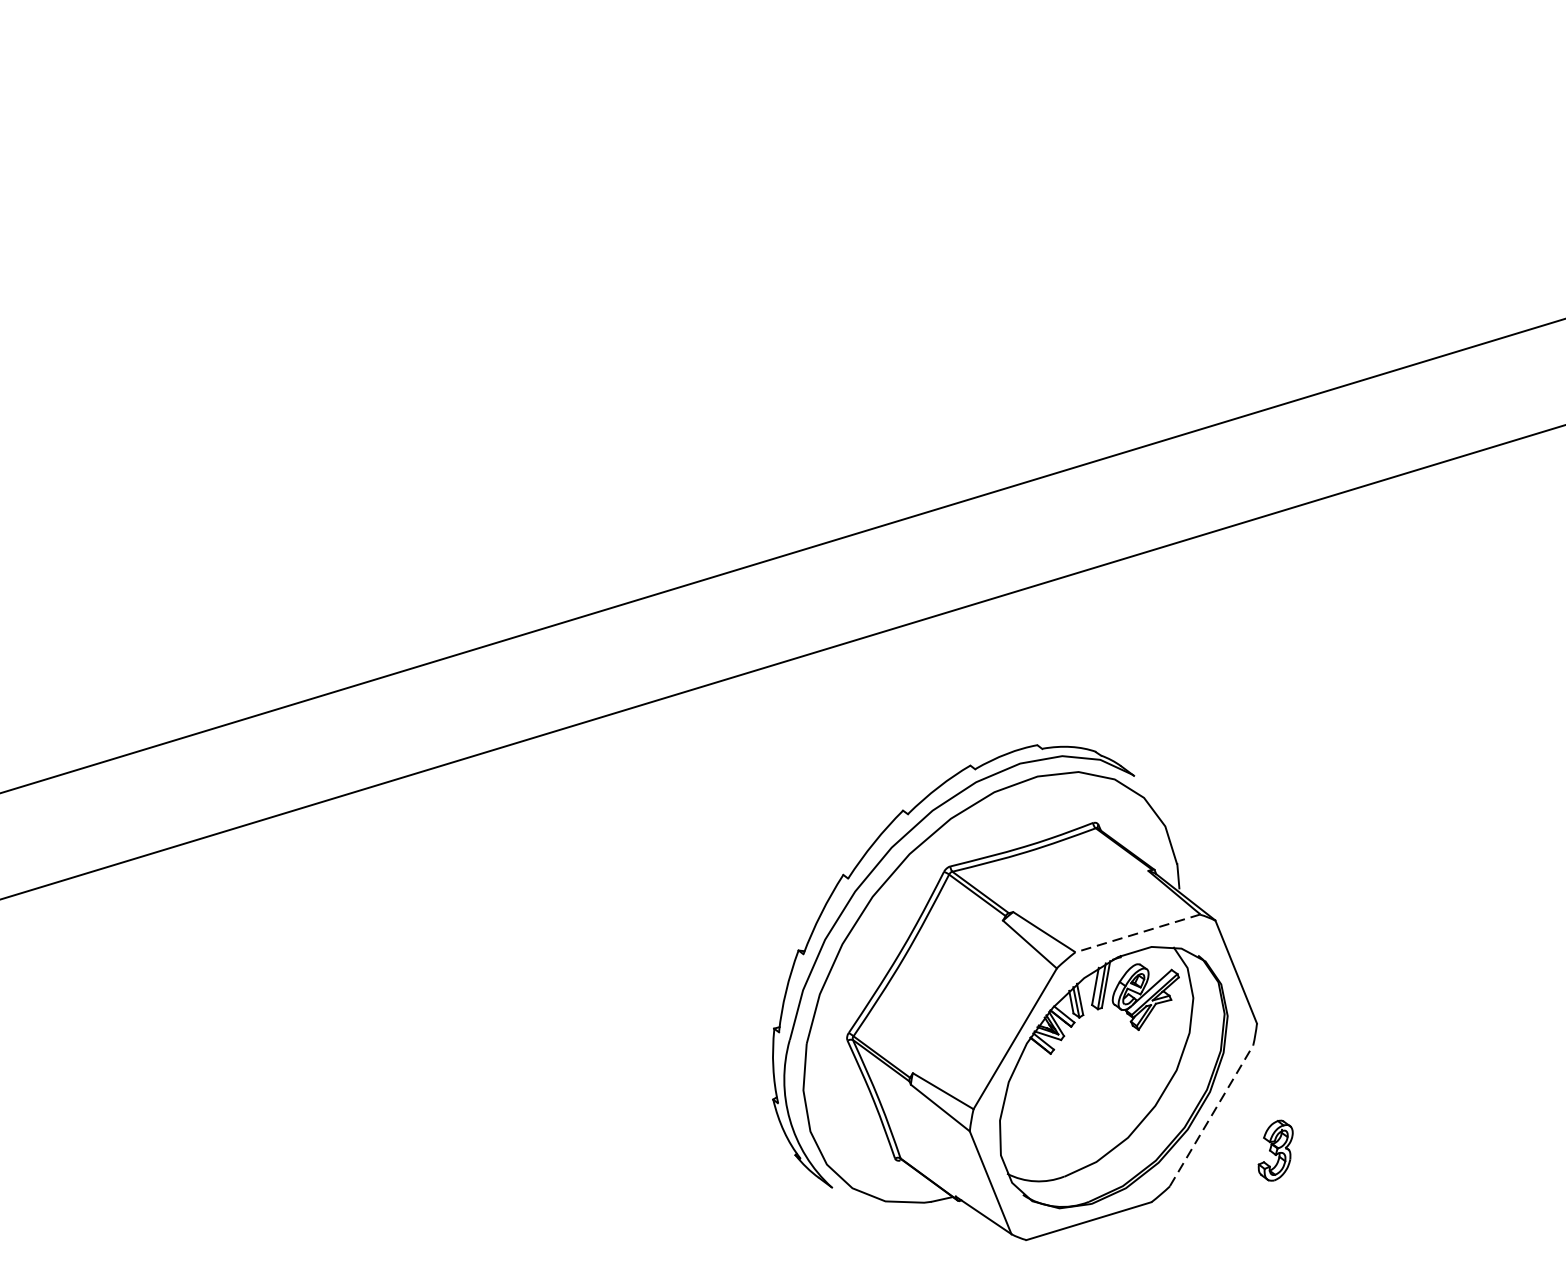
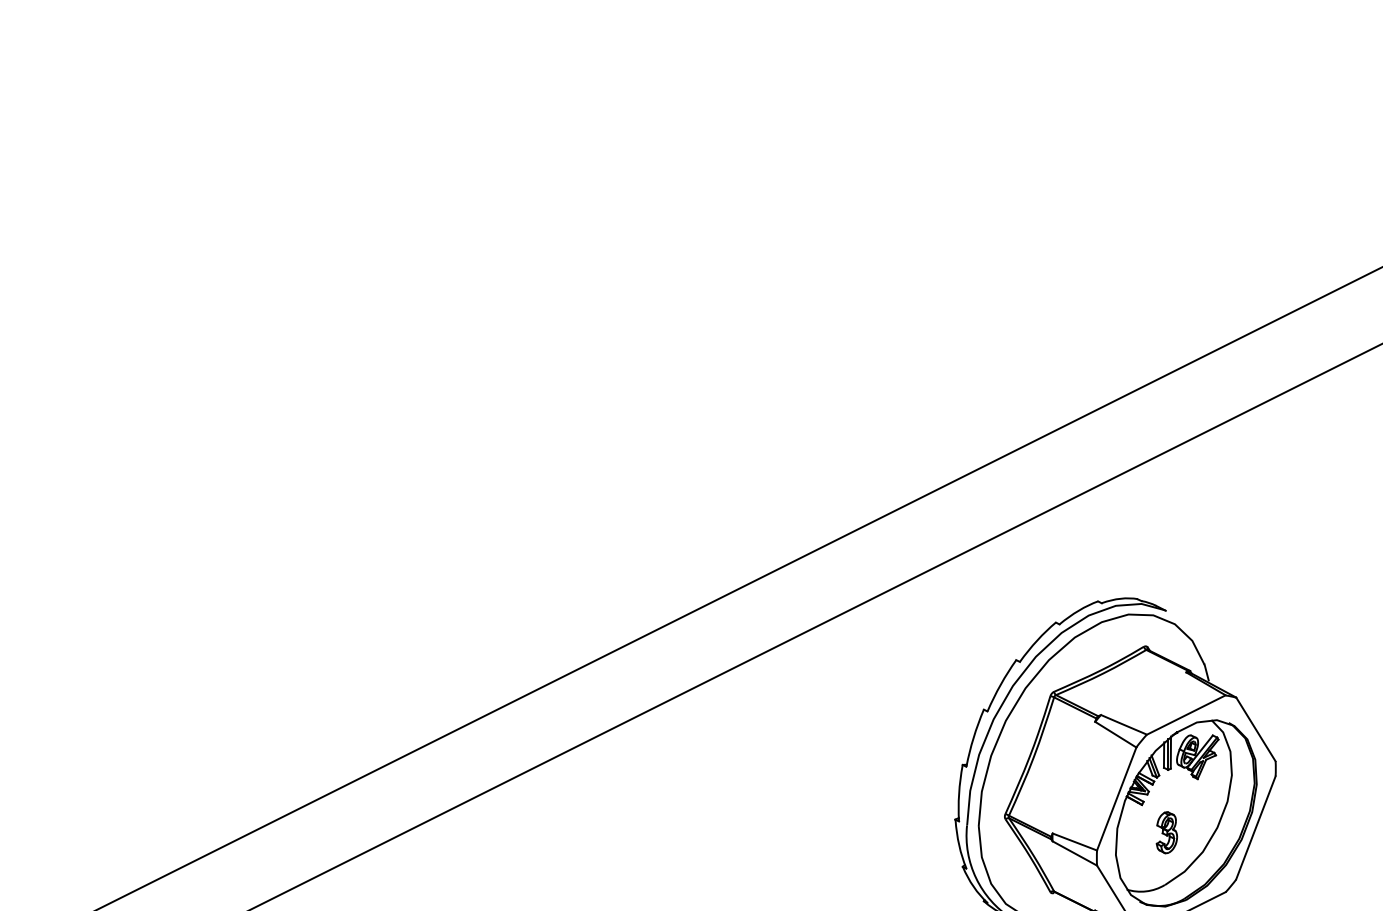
line: (1136, 933) -> (1185, 715), dashed -> solid
line: (1212, 1115) -> (1256, 827), dashed -> solid
part: (1275, 1150) -> (1166, 832), moved

